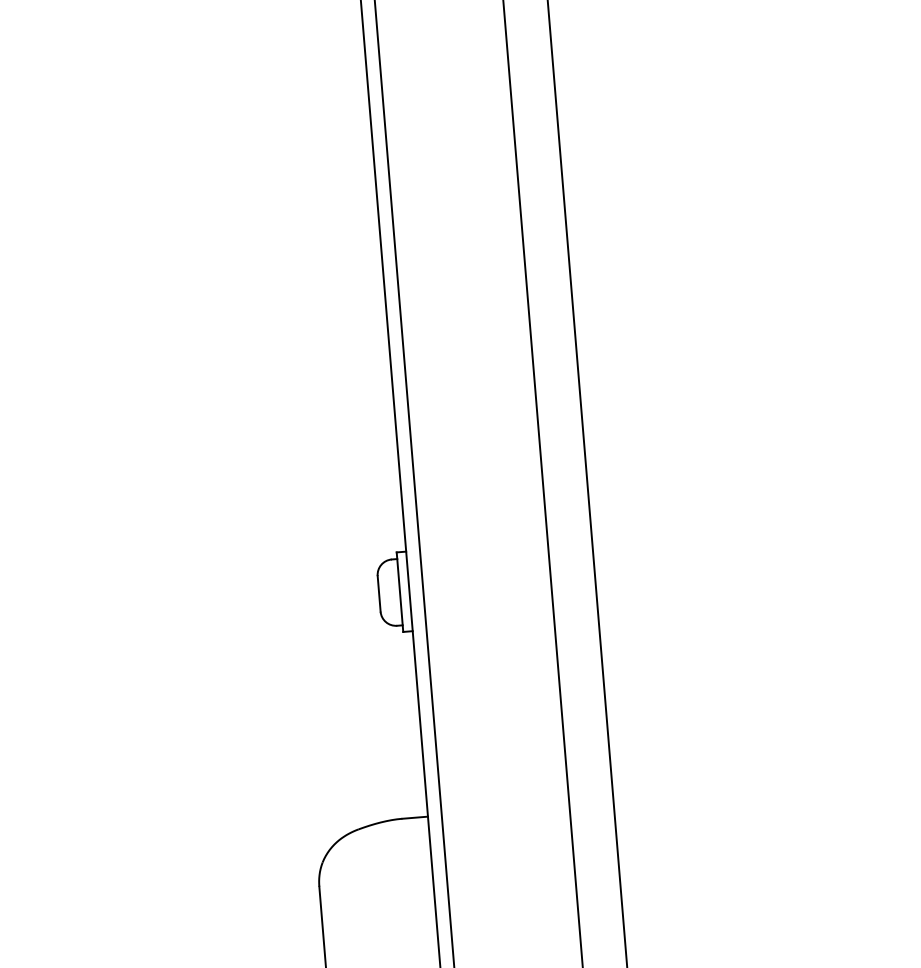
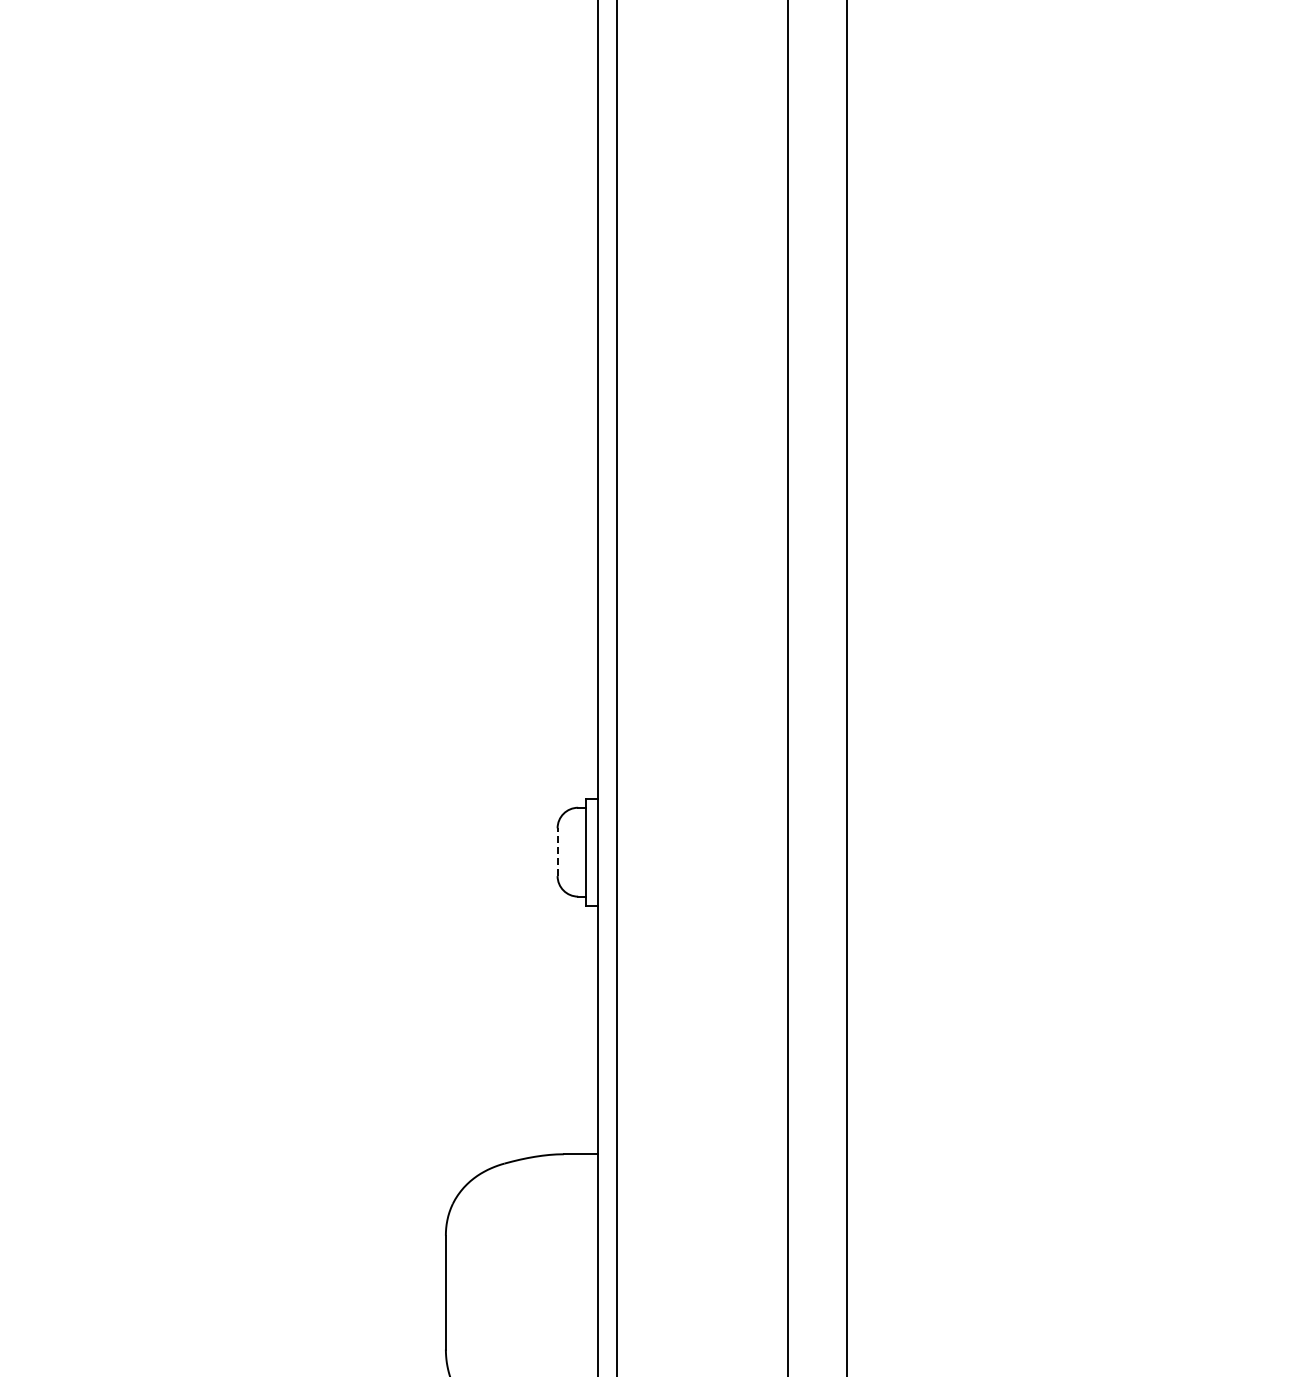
line: (379, 594) -> (557, 852), solid -> dashed

